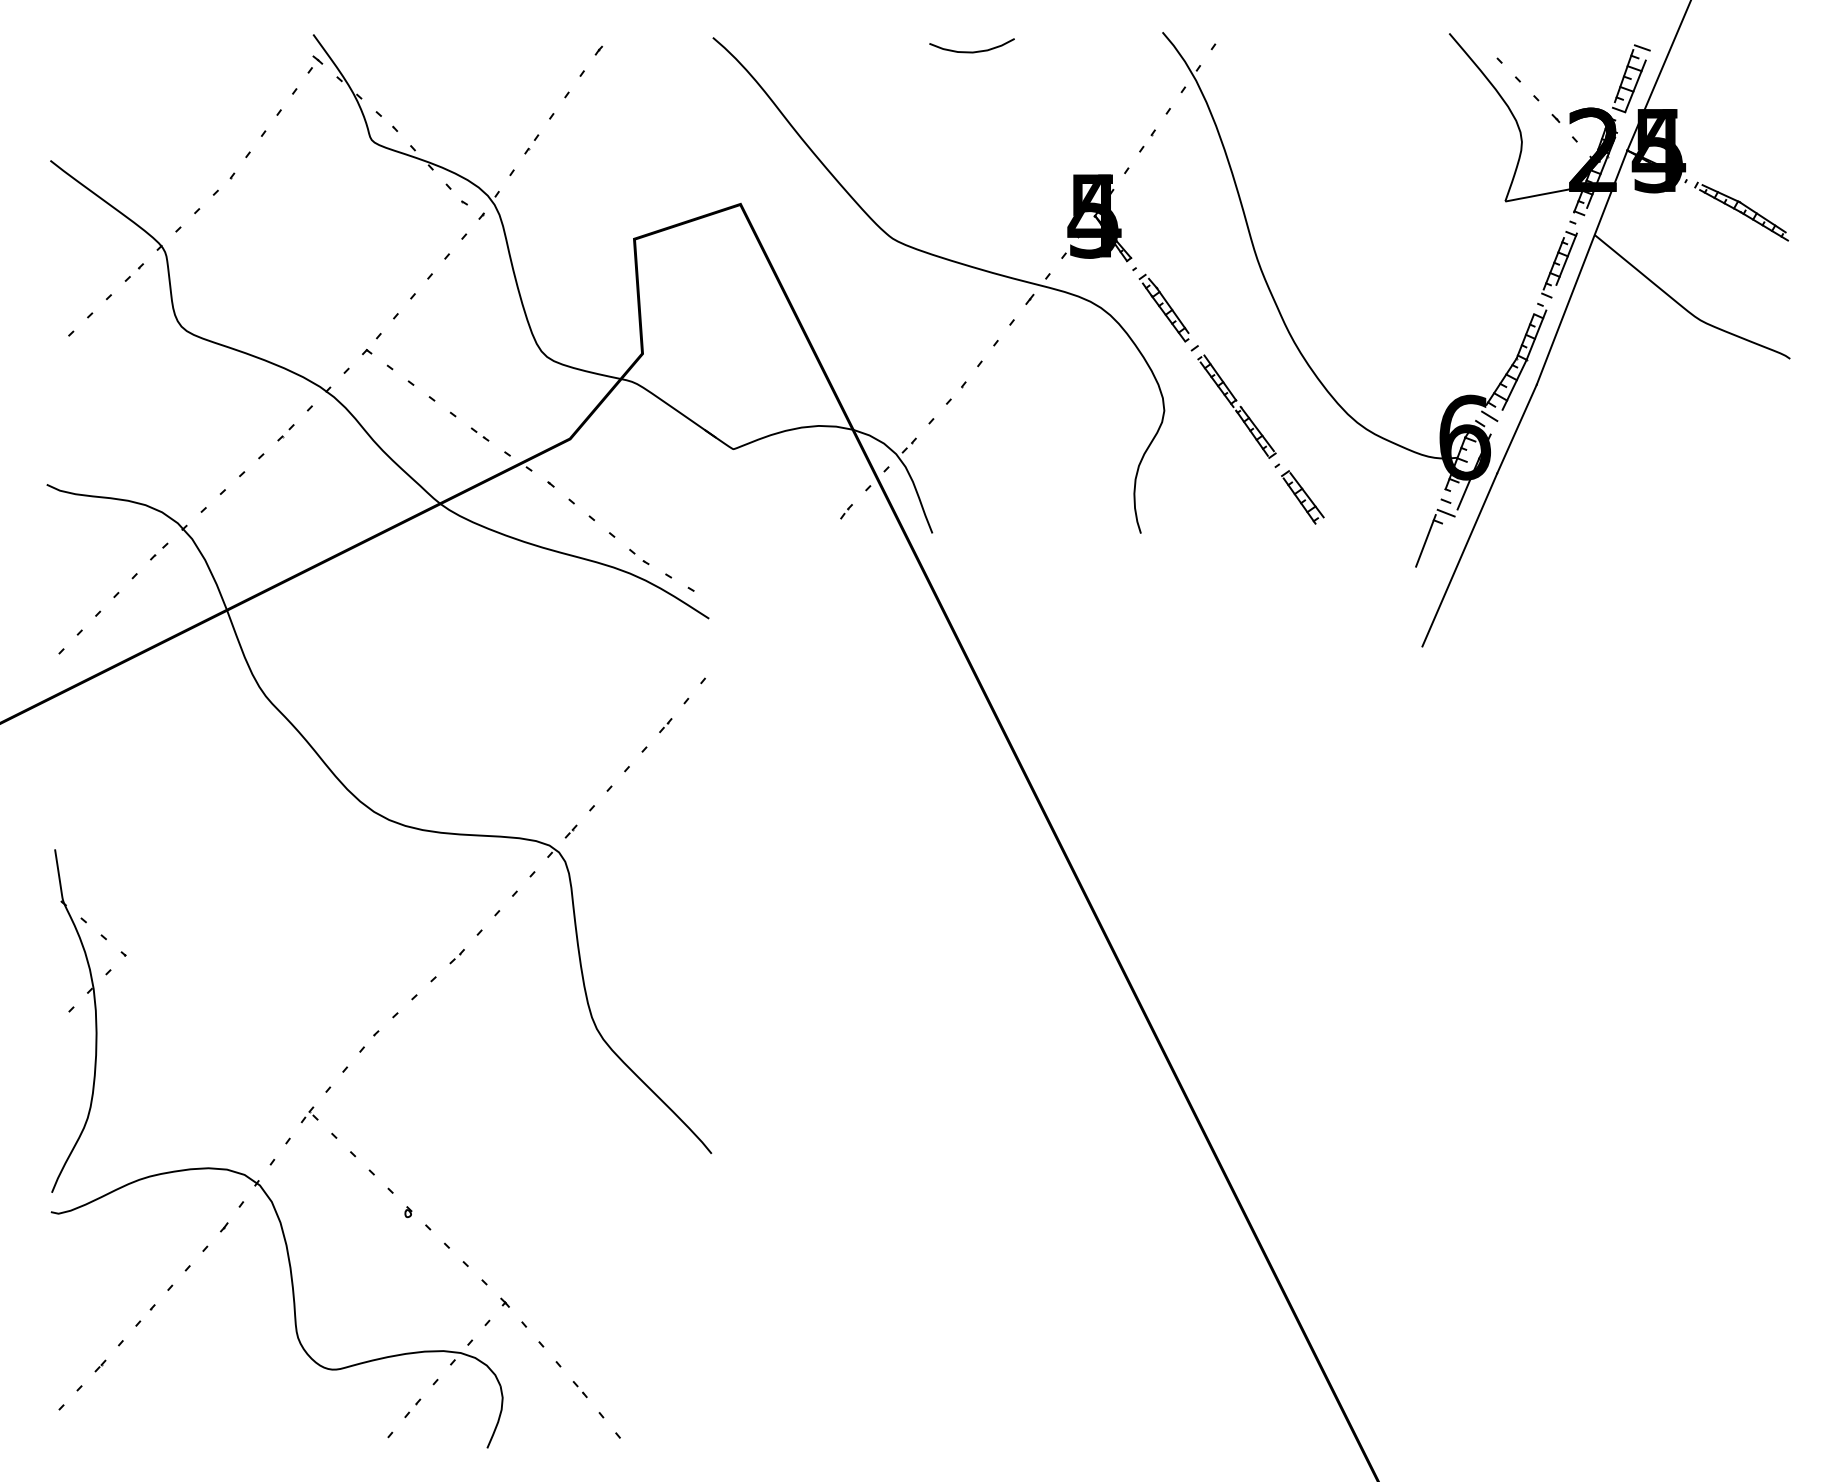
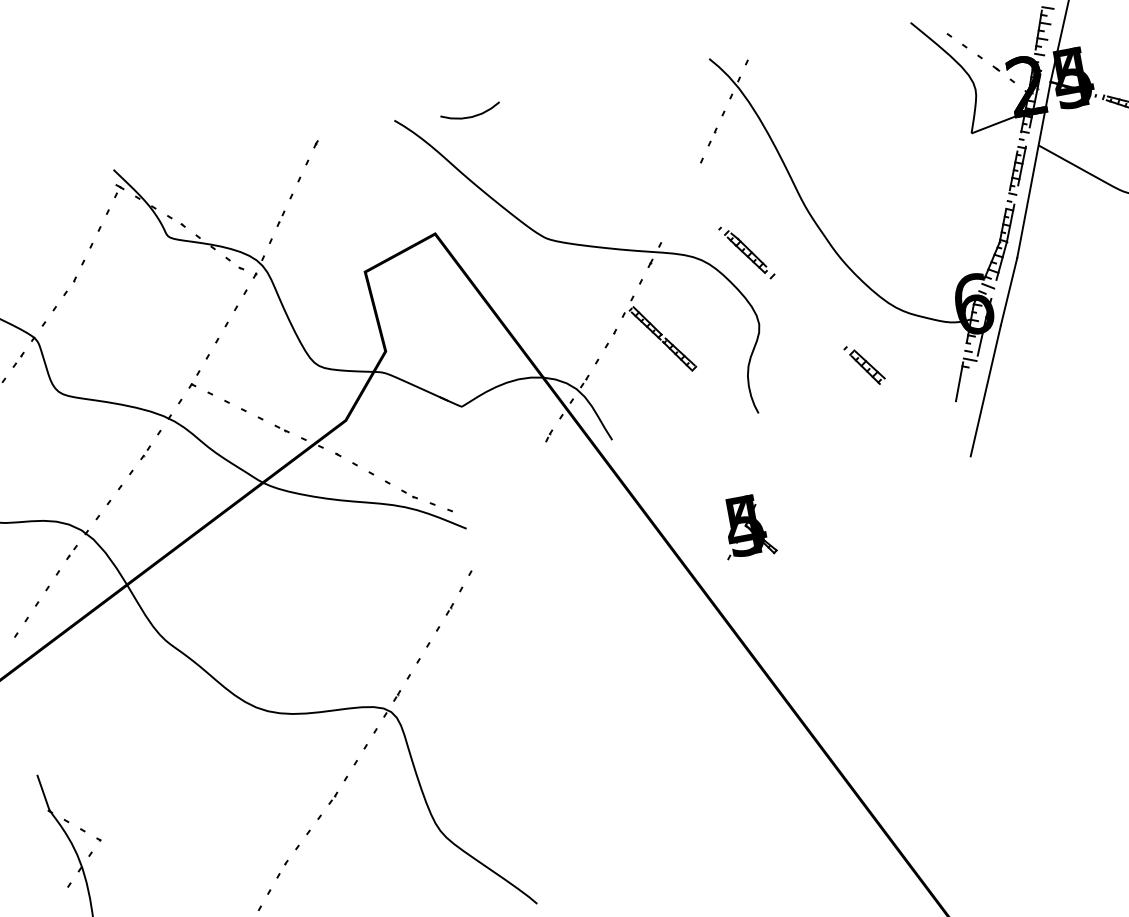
curve: (971, 51) -> (470, 116), moved
line: (1635, 85) -> (1047, 35), removed
part: (1096, 218) -> (747, 527), moved
part: (1236, 406) -> (662, 338), moved

